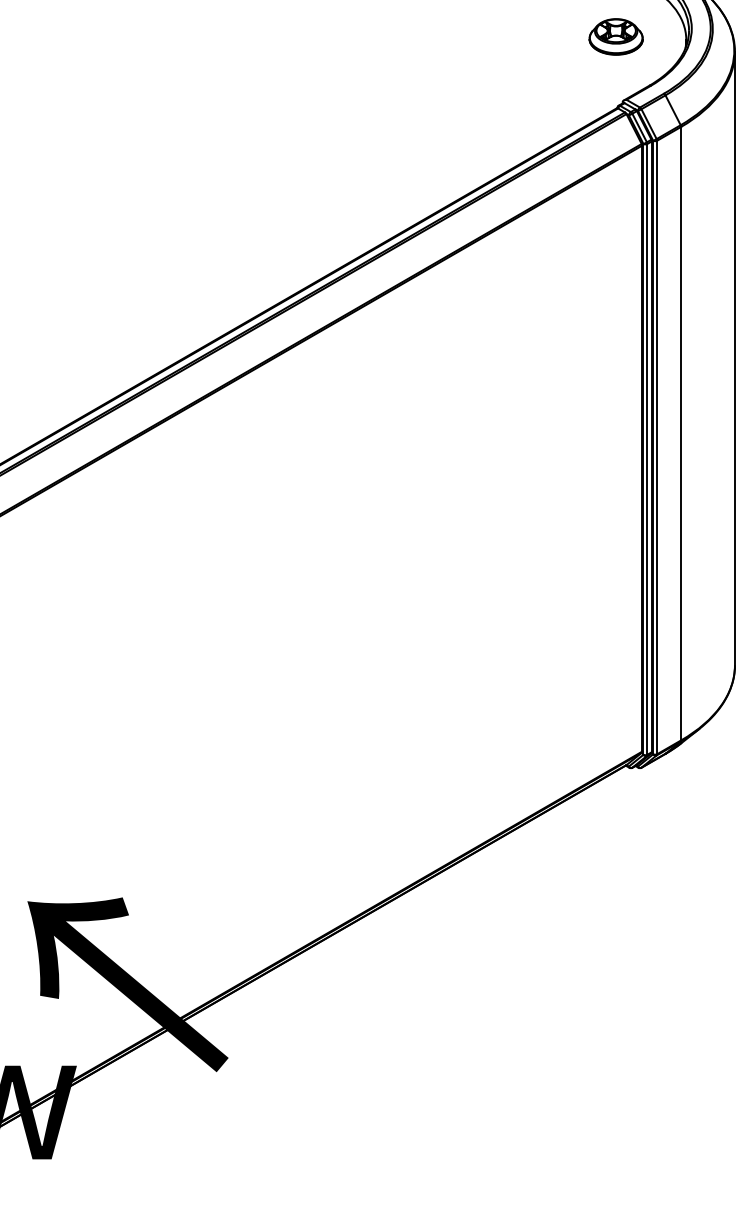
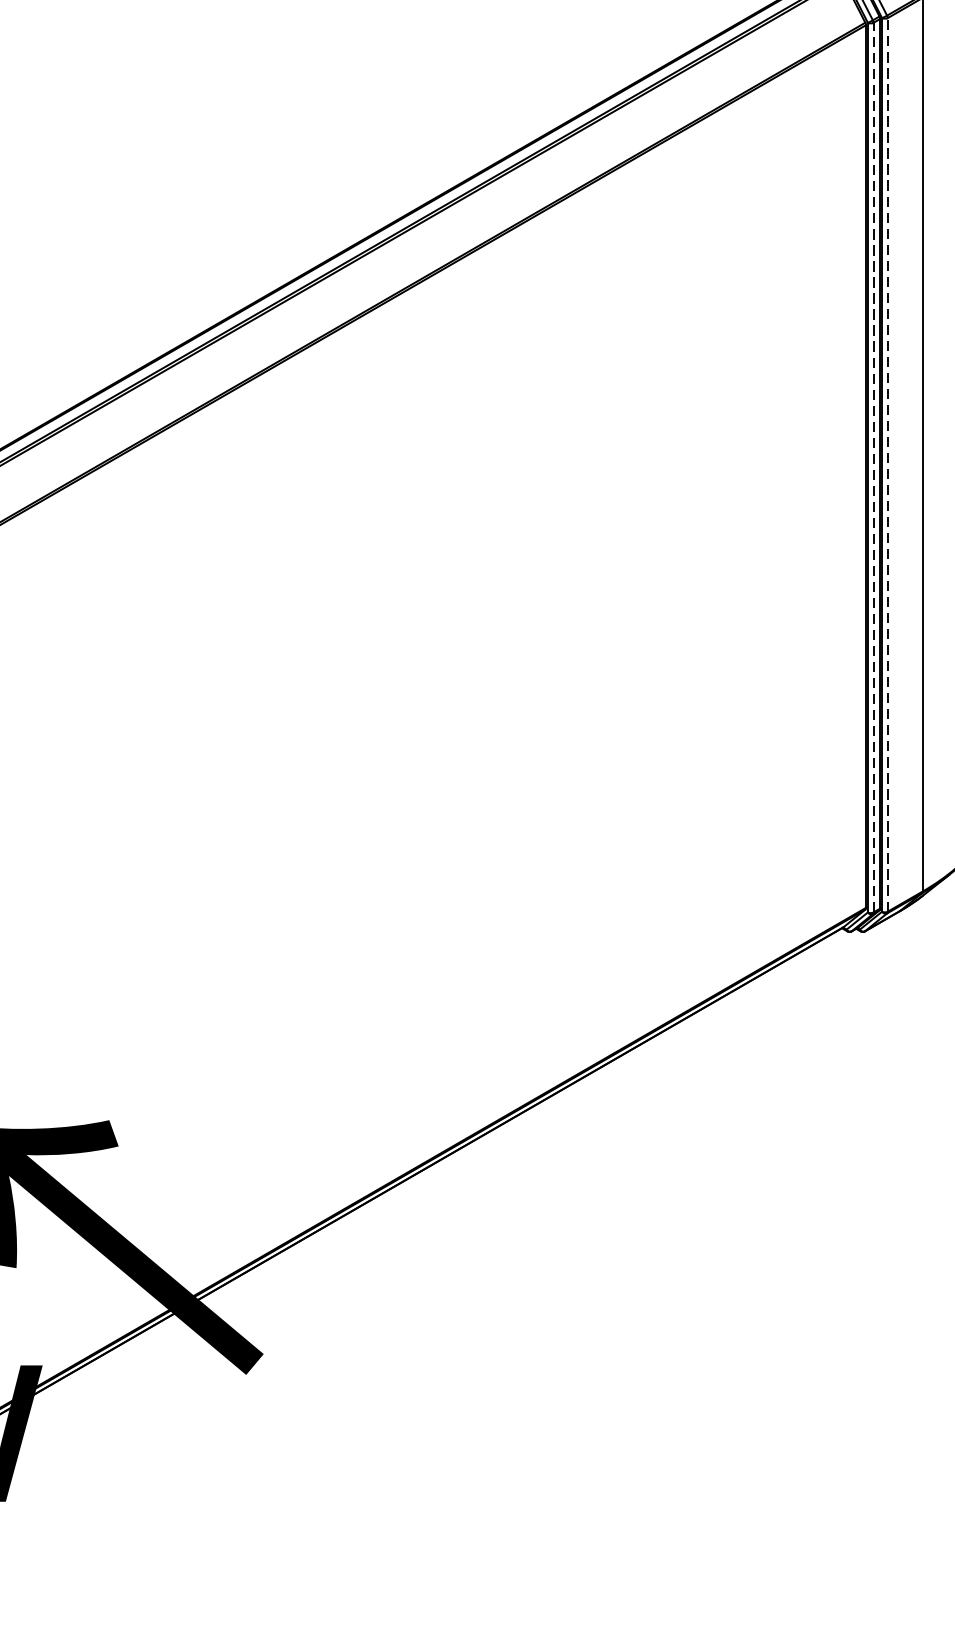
line: (657, 447) -> (888, 464), solid -> dashed
line: (647, 448) -> (873, 466), solid -> dashed

